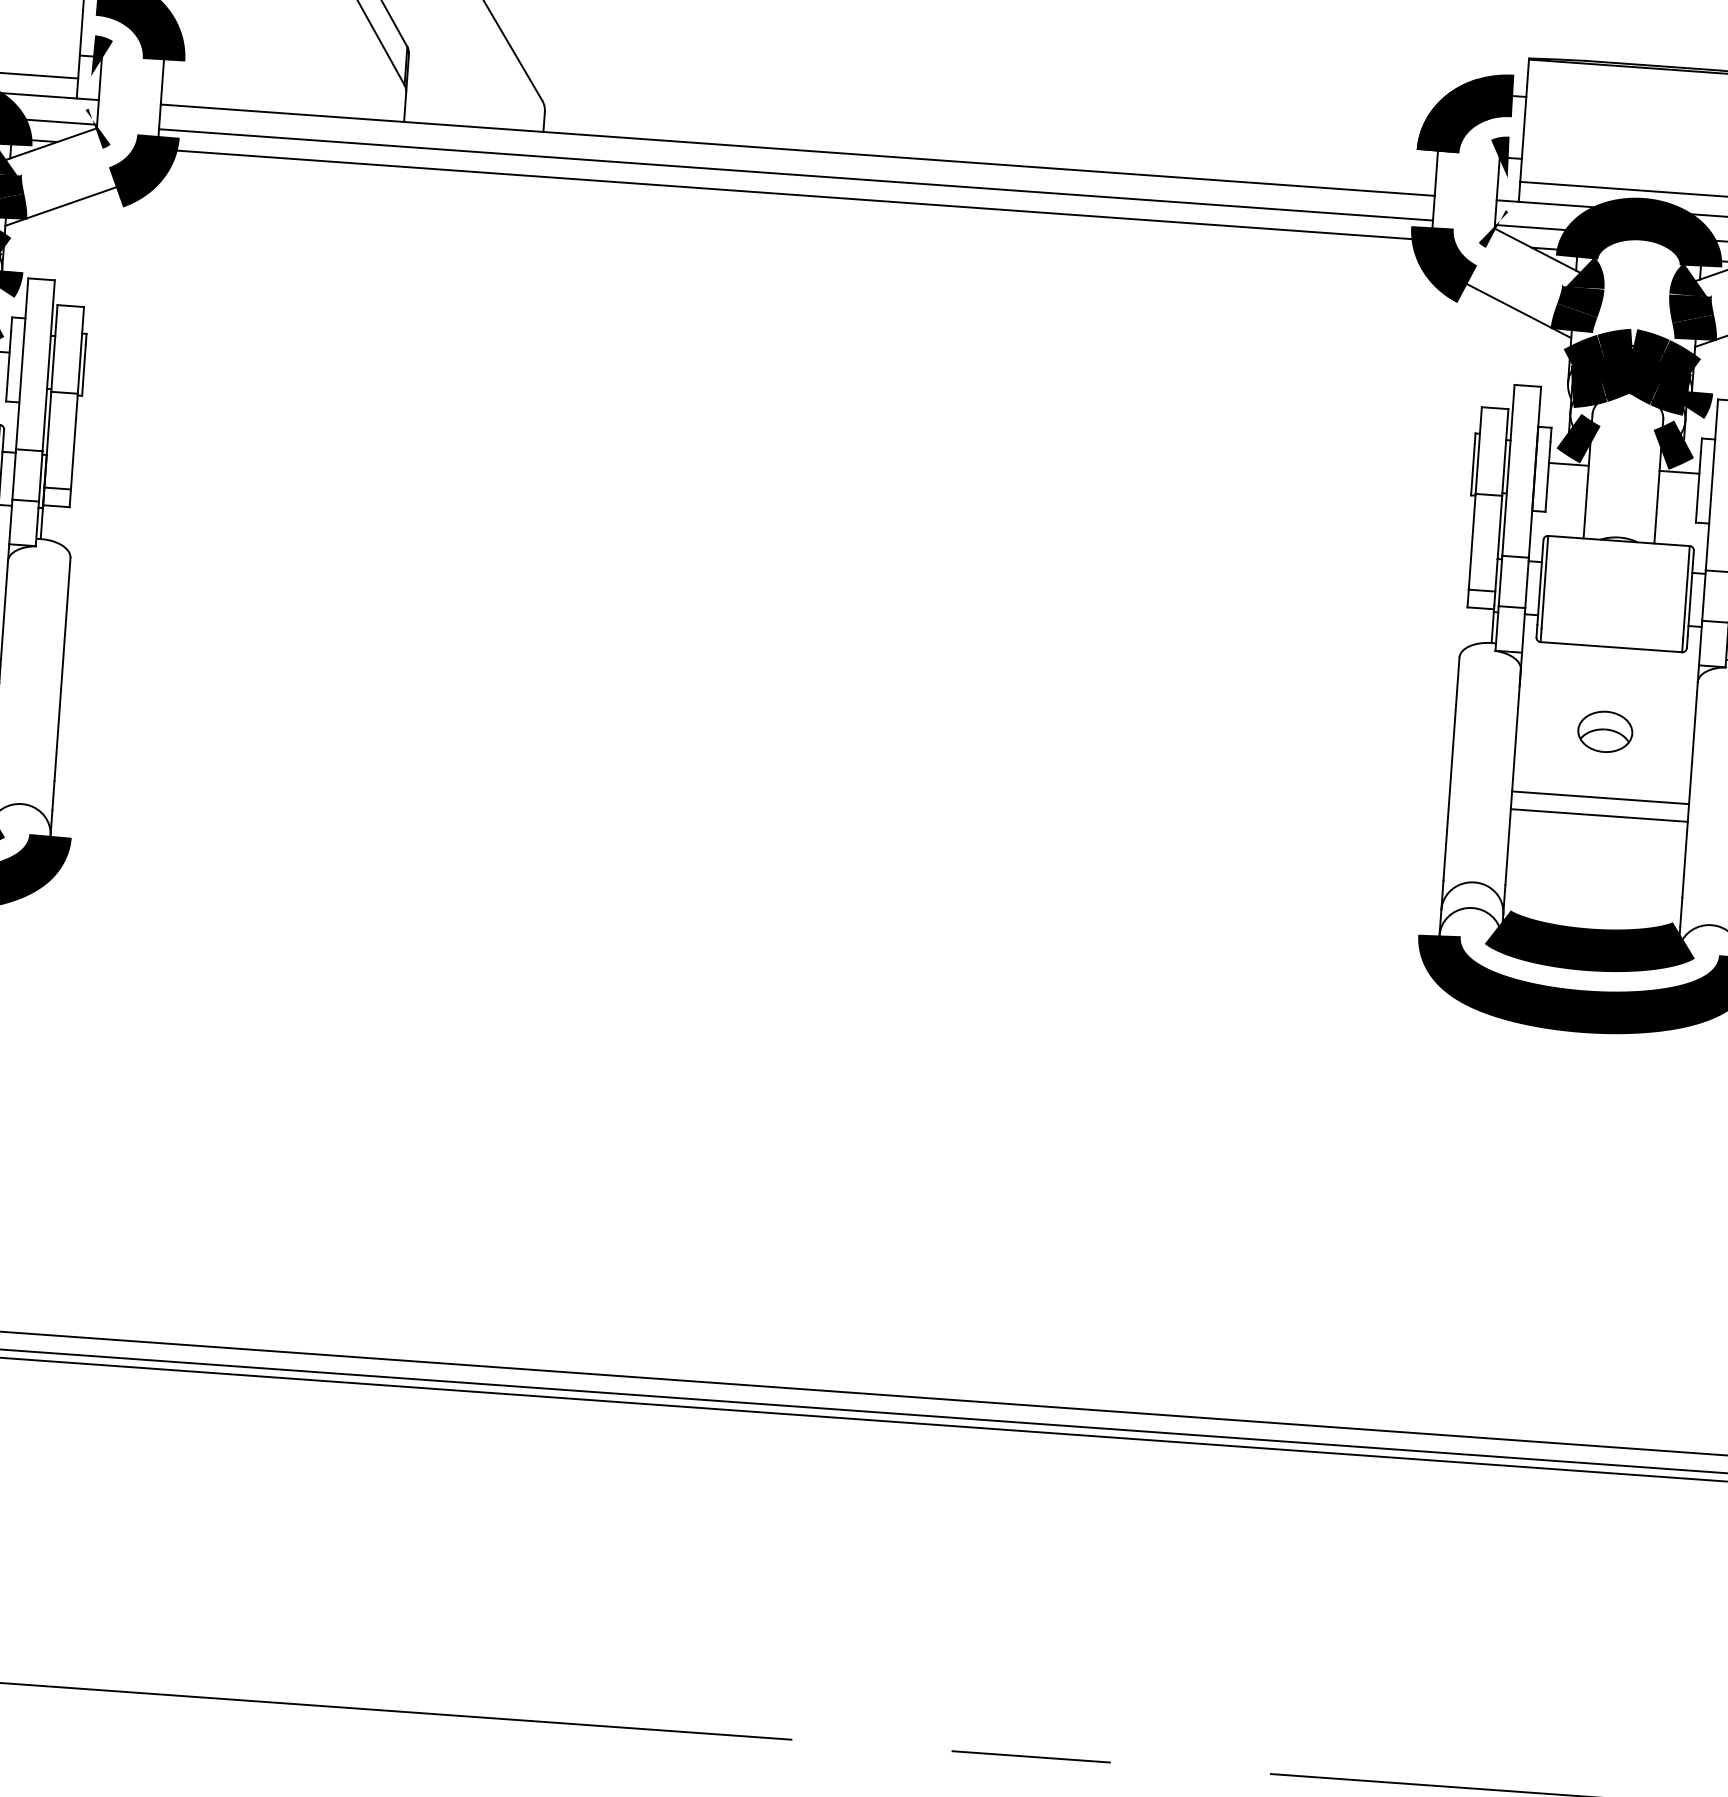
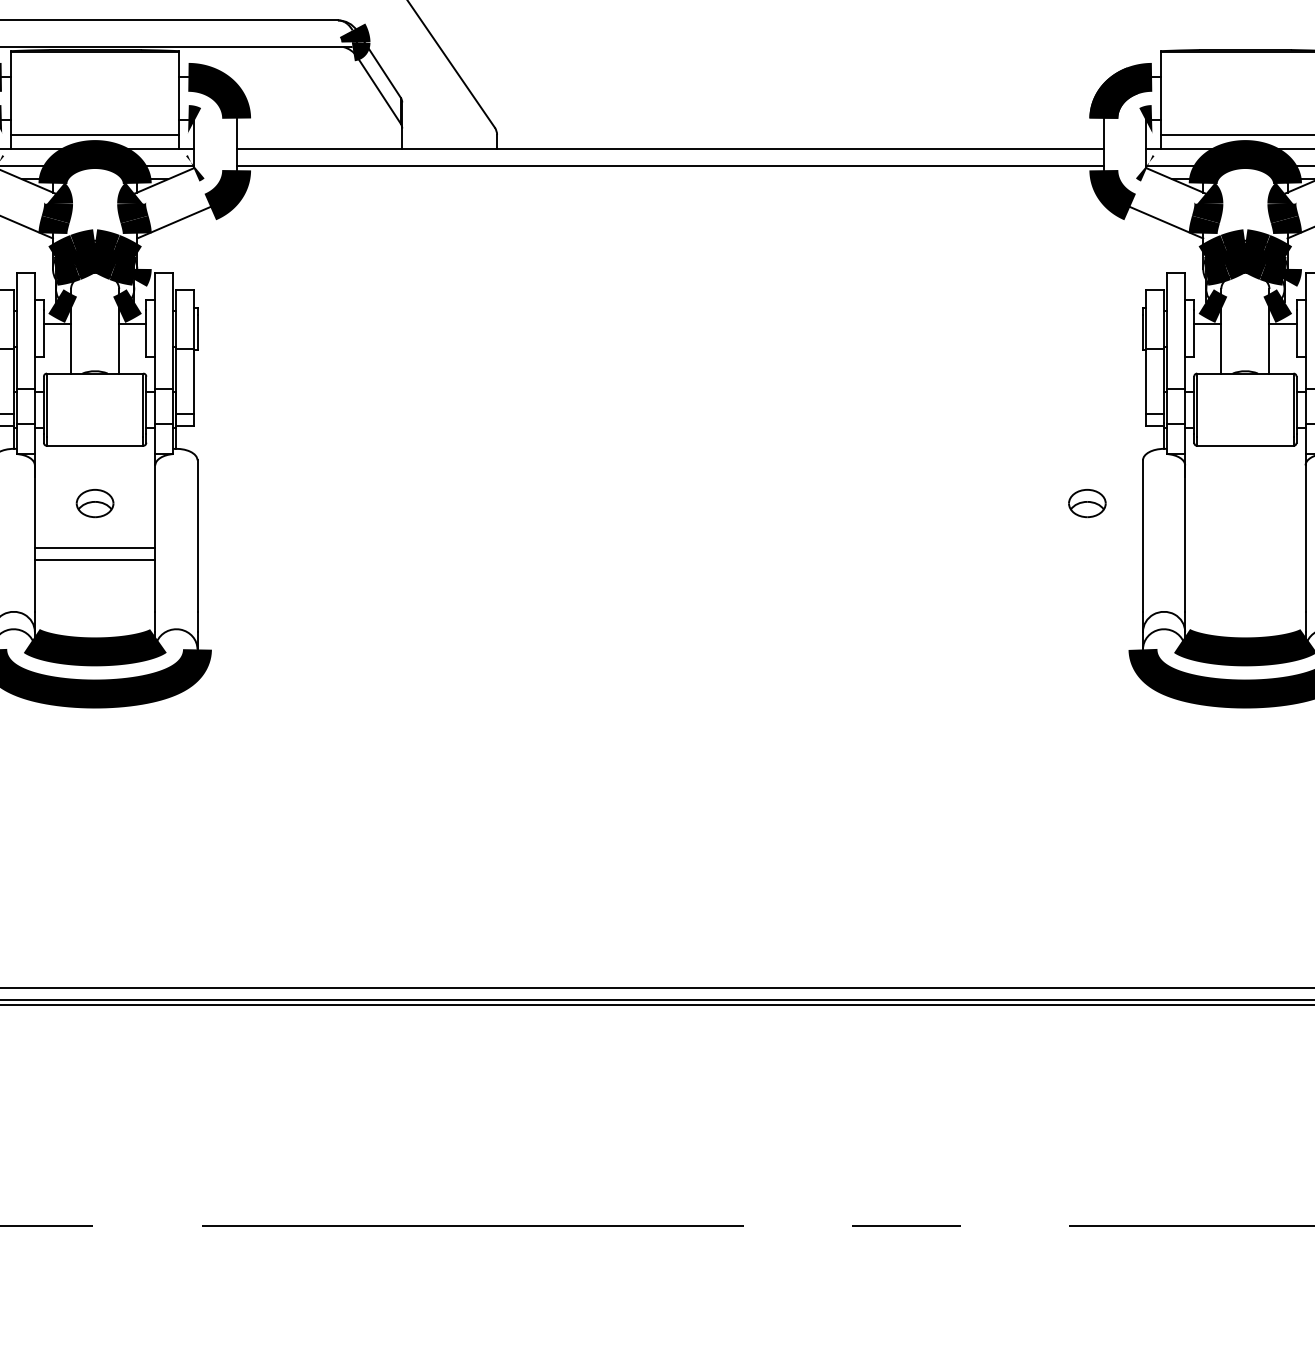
line: (793, 195) -> (669, 179), removed
part: (1605, 731) -> (1087, 503), moved
line: (1600, 797) -> (1245, 548), removed
line: (1599, 815) -> (1245, 560), removed

